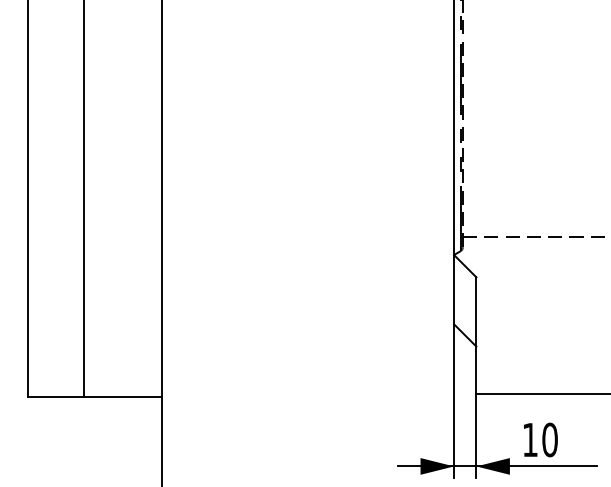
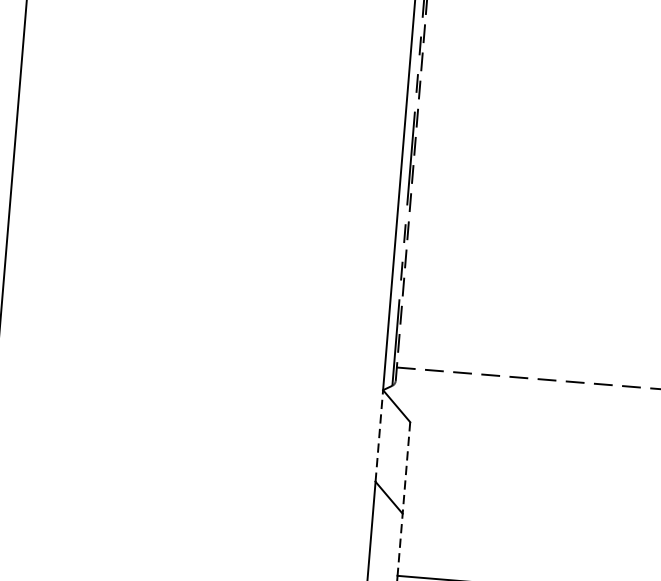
line: (454, 289) -> (379, 435), solid -> dashed
line: (476, 335) -> (404, 499), solid -> dashed

